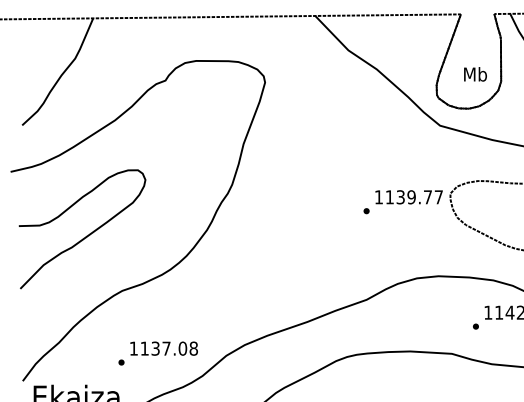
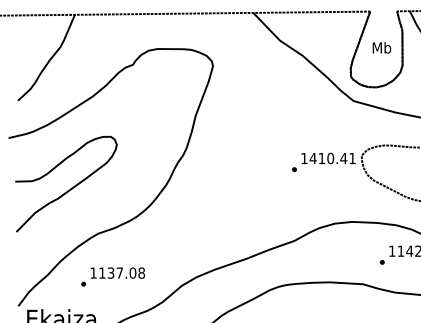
text: (474, 73) -> (381, 47), moved
text: (413, 197) -> (332, 158), 1139.77 -> 1410.41
text: (158, 352) -> (113, 276), moved

